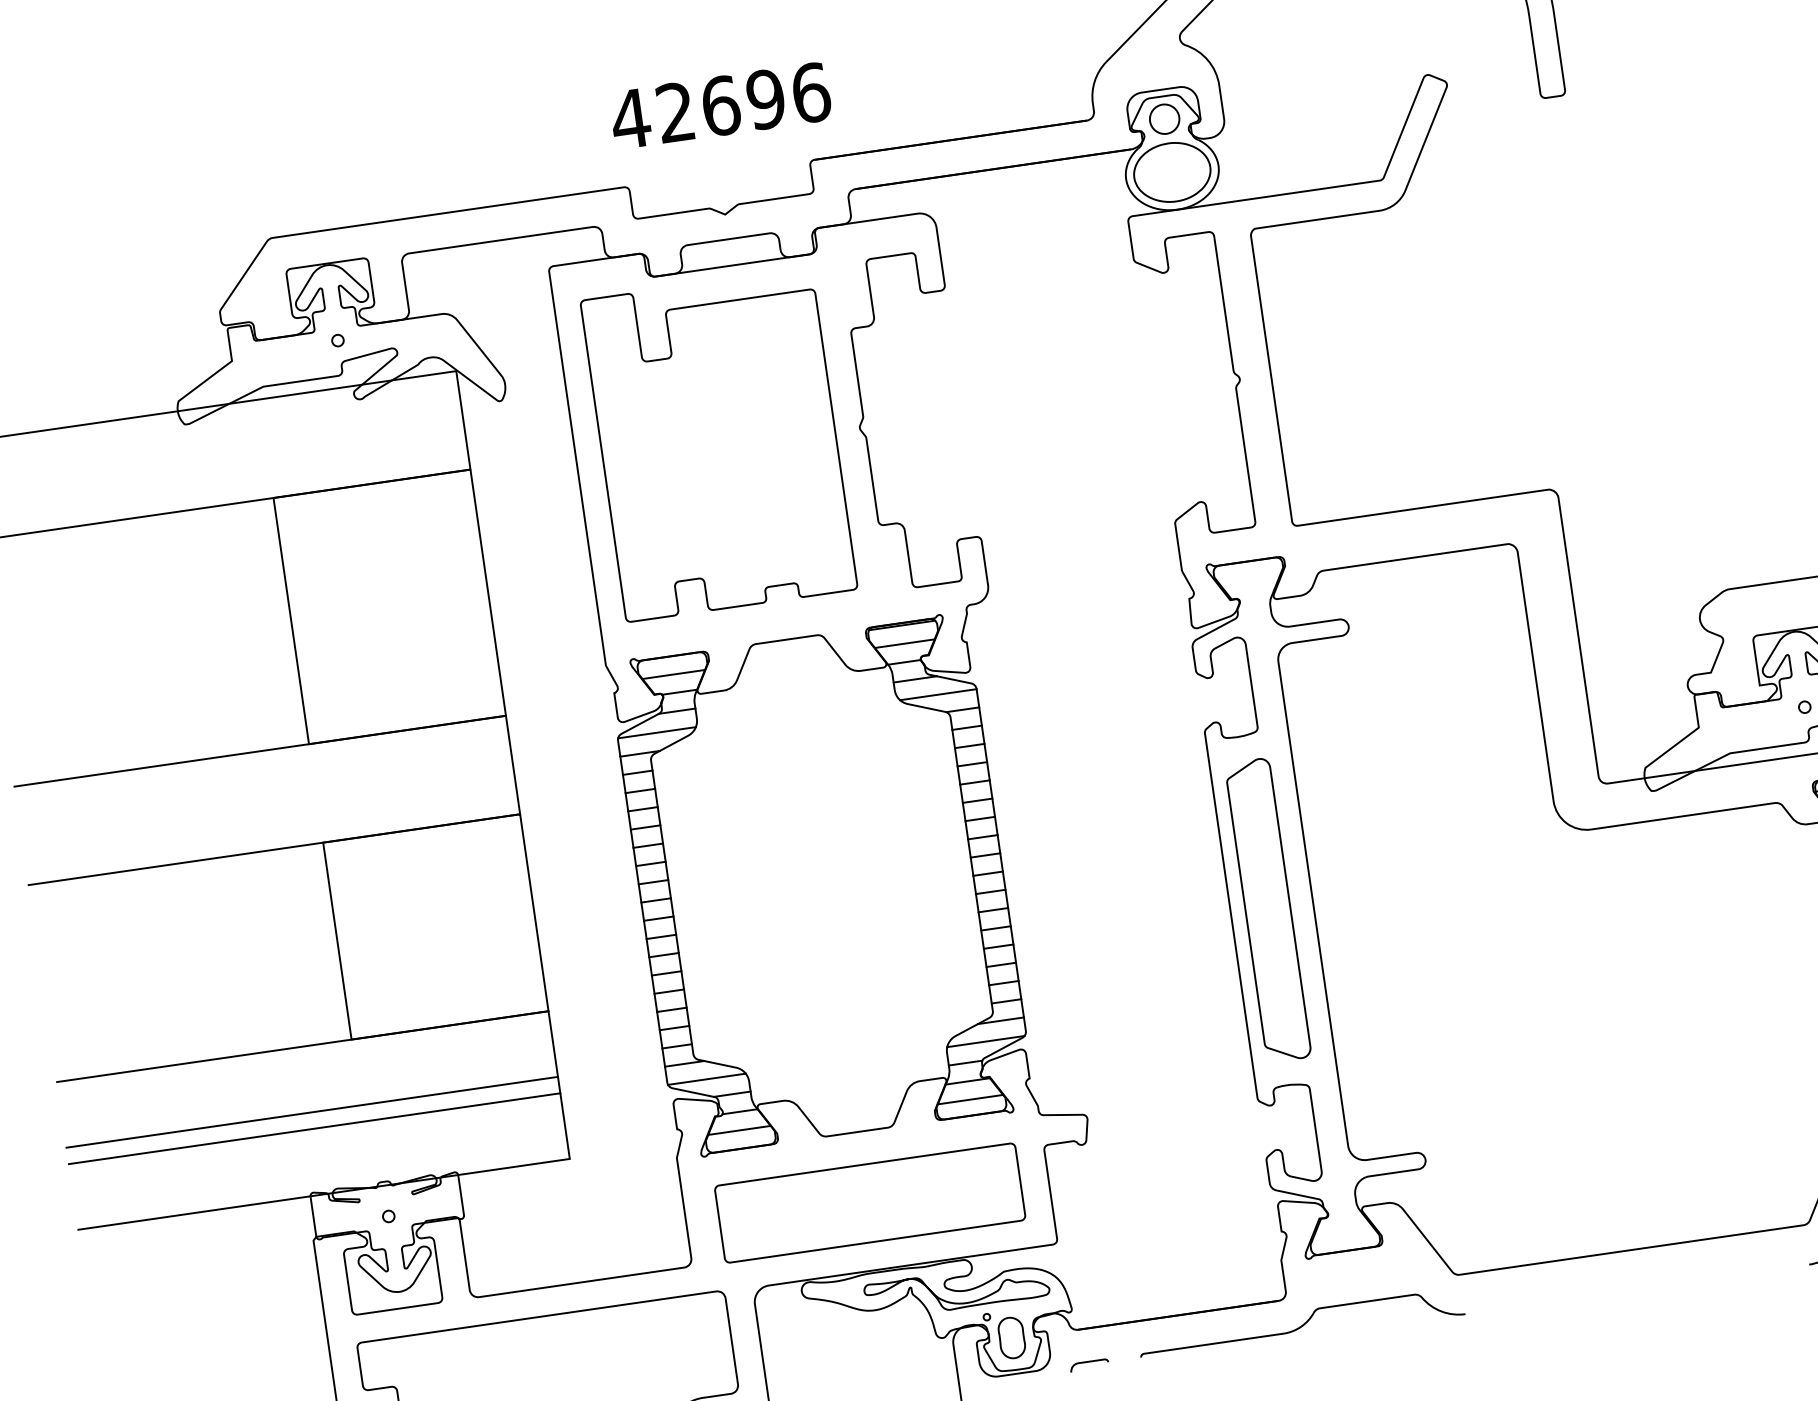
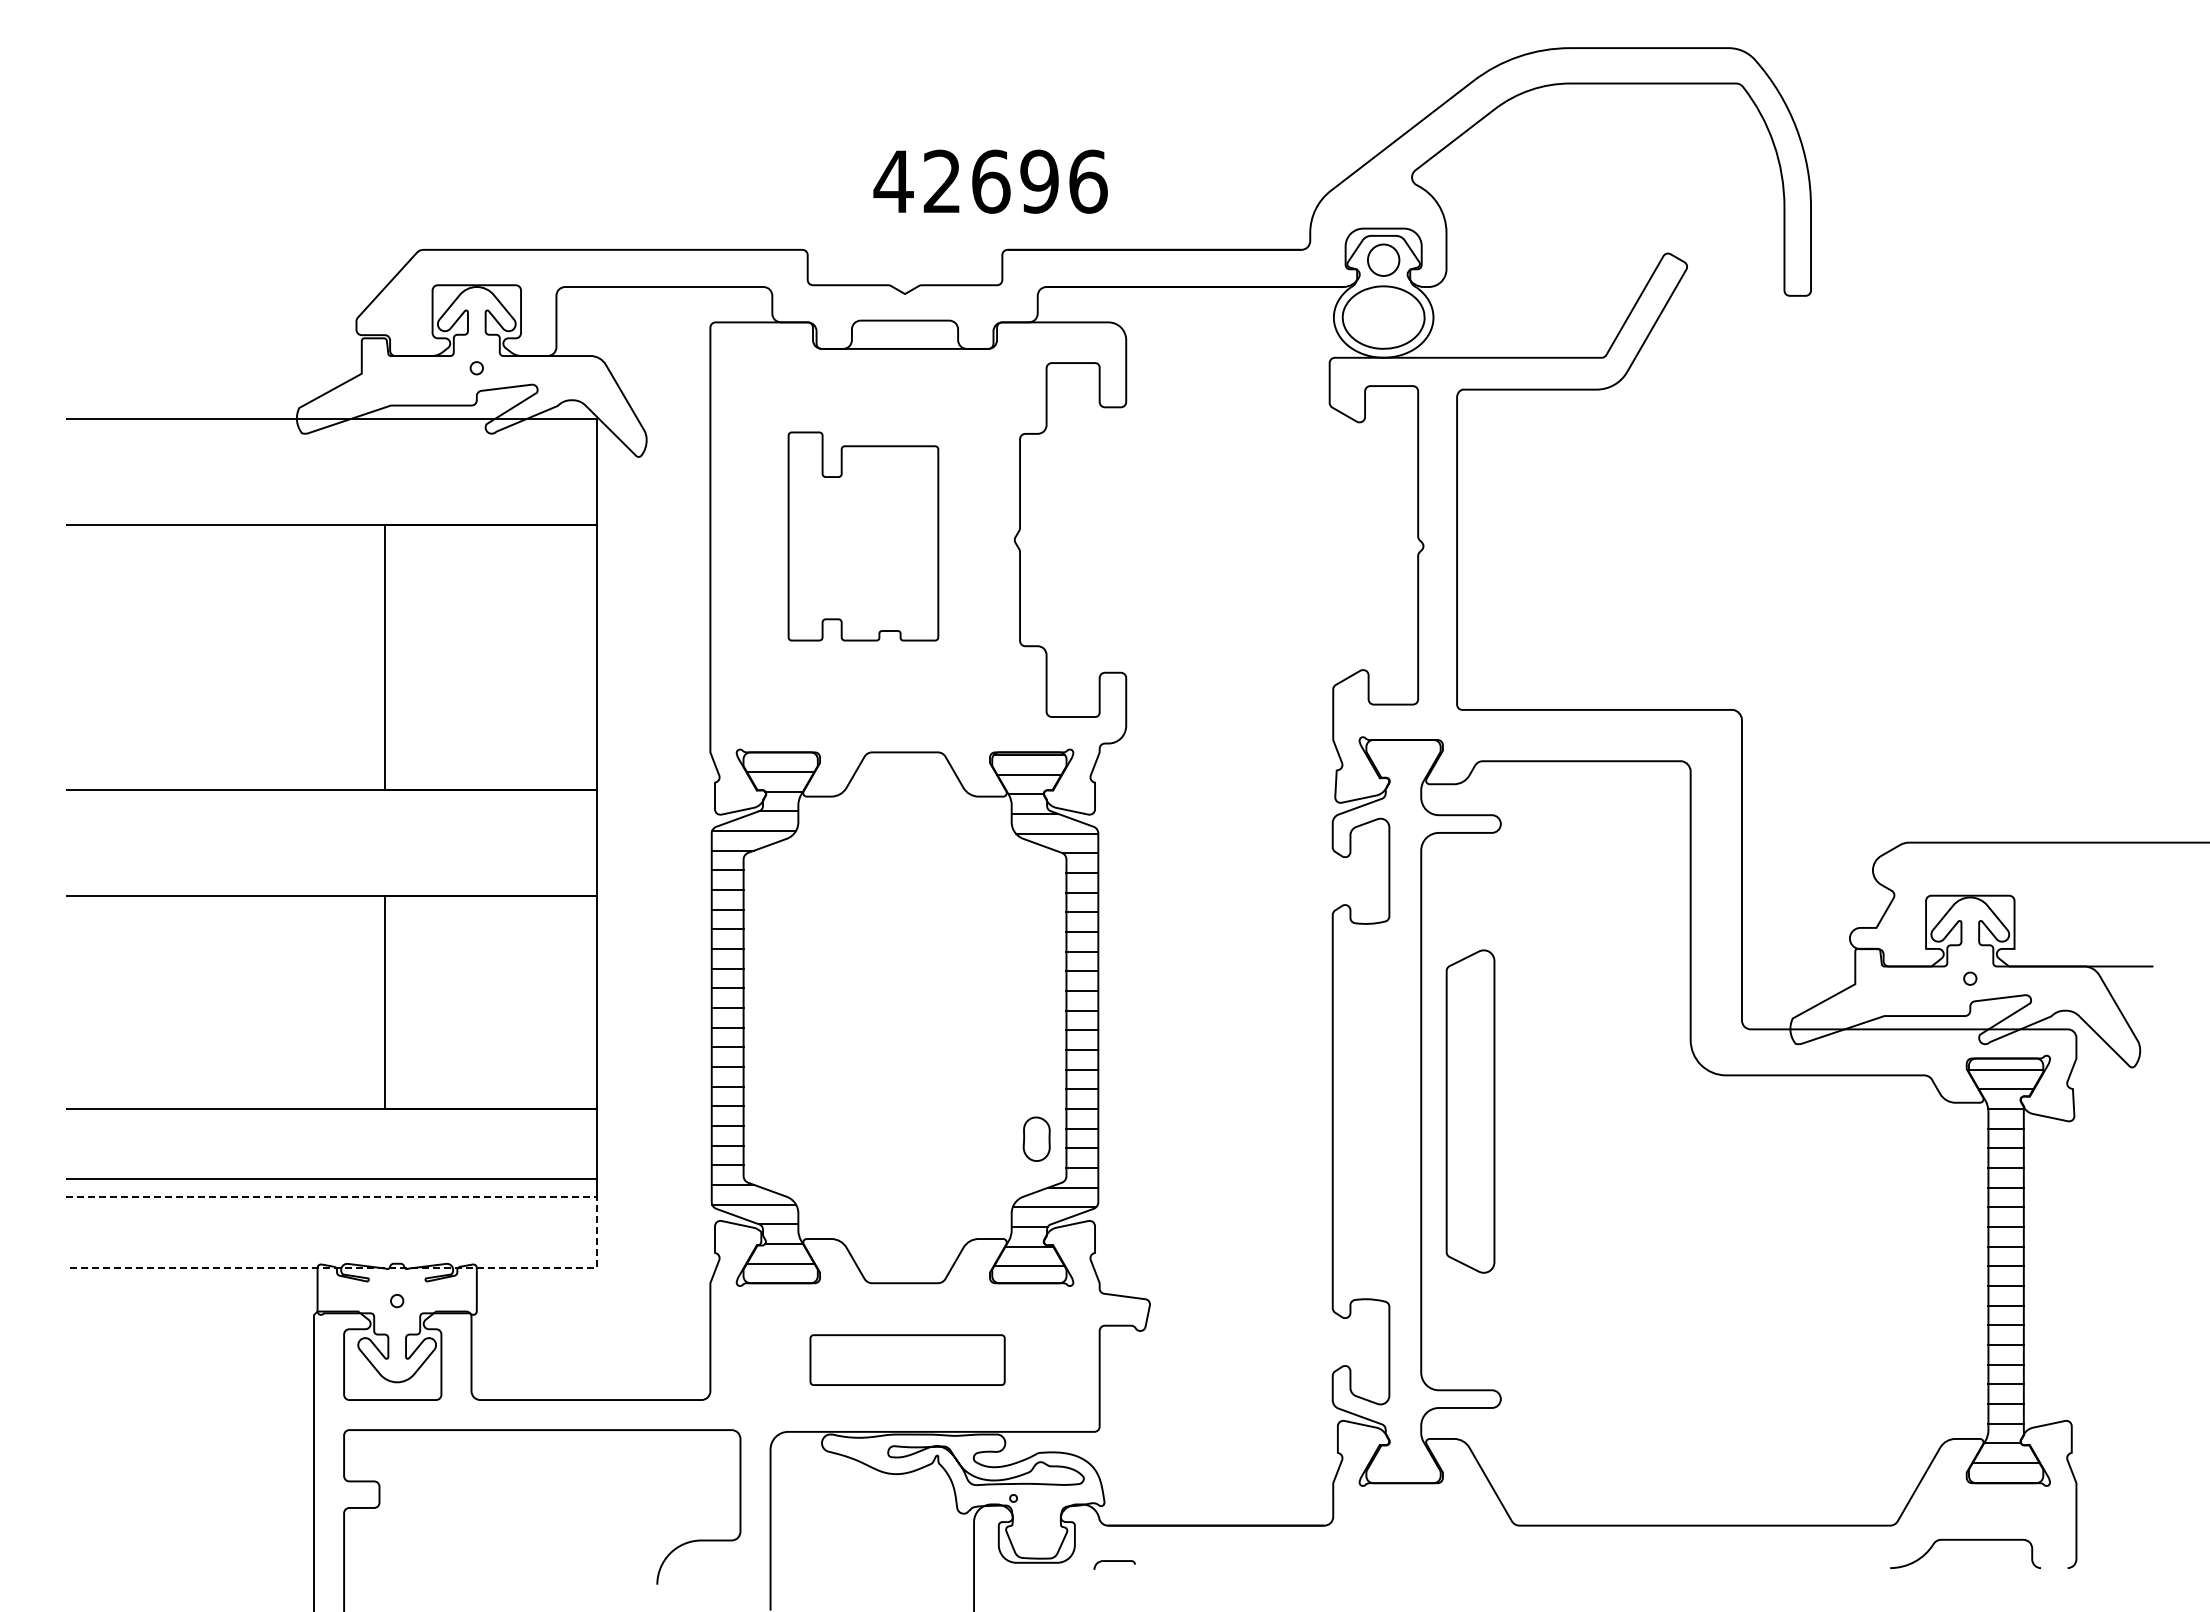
text: (720, 105) -> (990, 181), moved
part: (719, 444) -> (863, 536), size x0.6
part: (1268, 910) -> (1470, 1111), moved
line: (565, 1126) -> (597, 1232), solid -> dashed
part: (869, 1202) -> (907, 1359), size x0.6
curve: (1302, 1324) -> (1345, 1554), removed
part: (1011, 1337) -> (1036, 1138), moved

